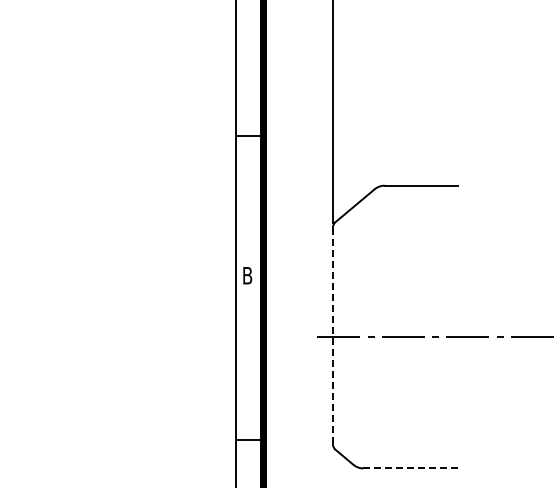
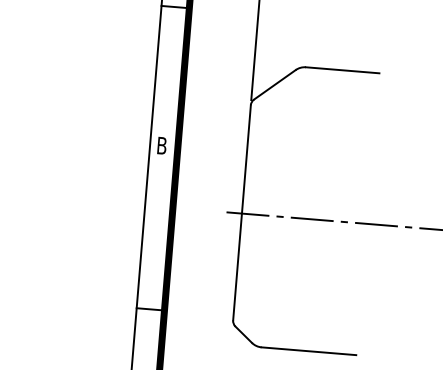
line: (332, 335) -> (241, 212), dashed -> solid
line: (410, 468) -> (308, 351), dashed -> solid

